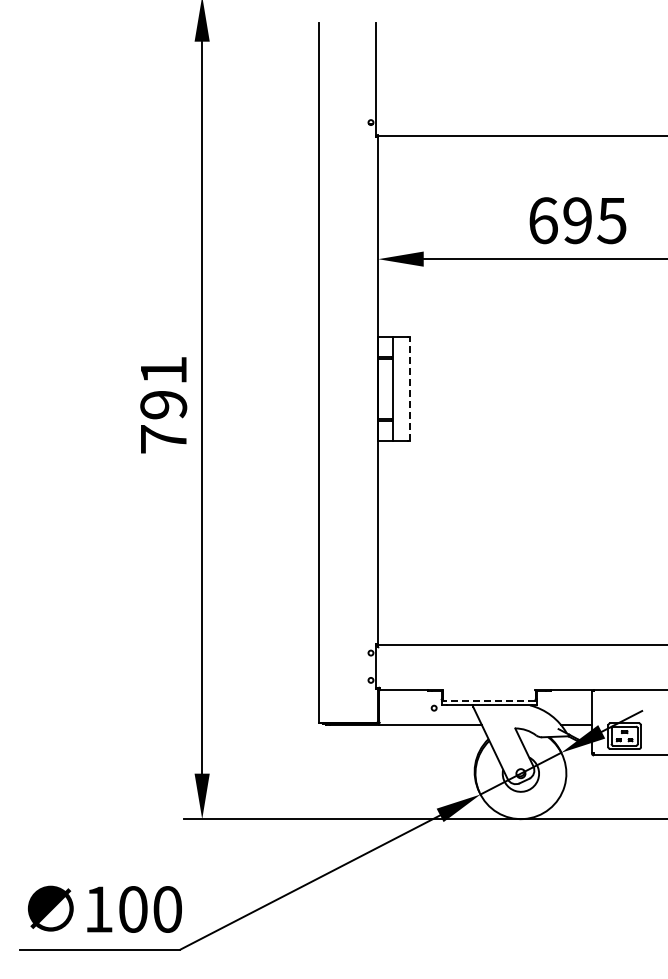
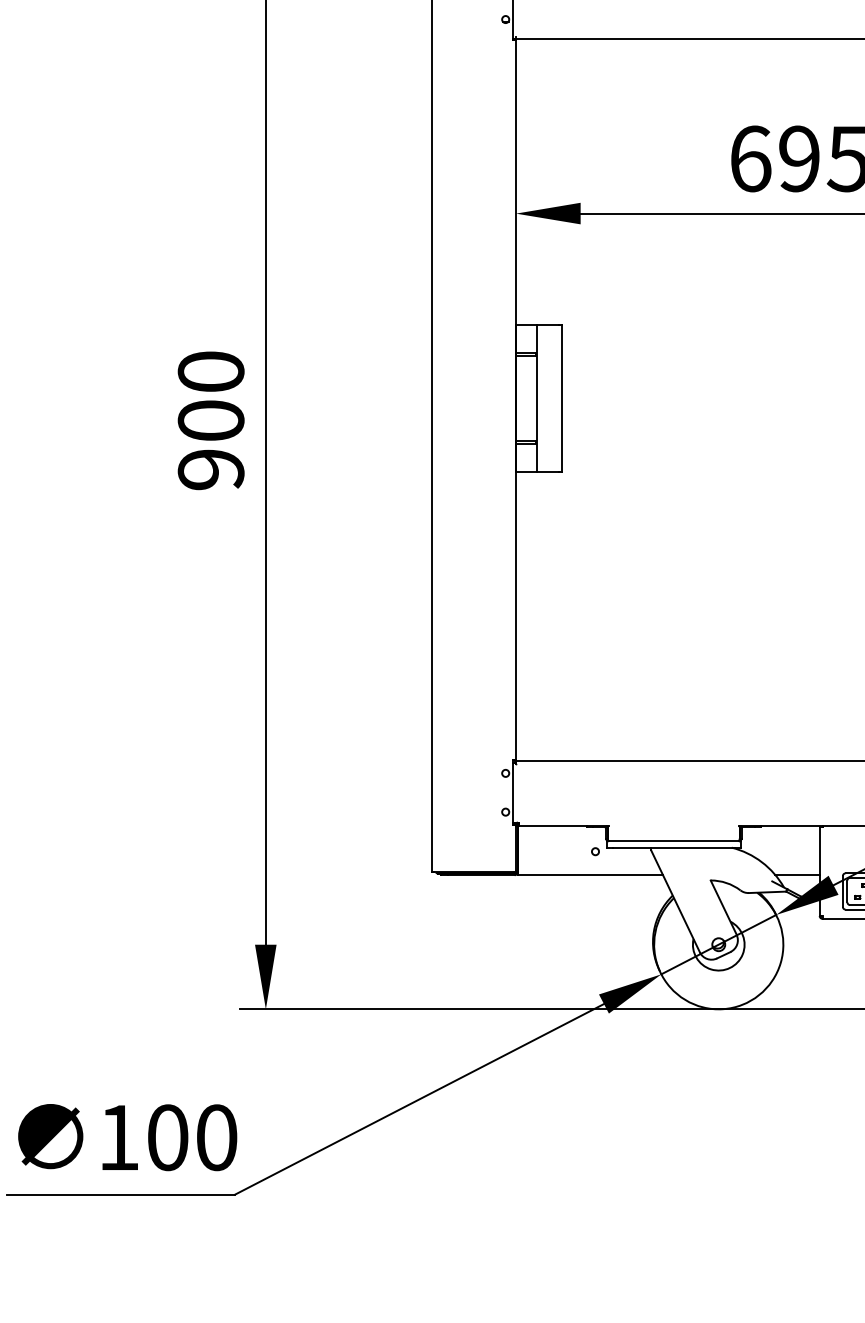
line: (410, 389) -> (561, 398), dashed -> solid
text: (163, 404) -> (210, 420), 791 -> 900
line: (489, 700) -> (674, 840), dashed -> solid

